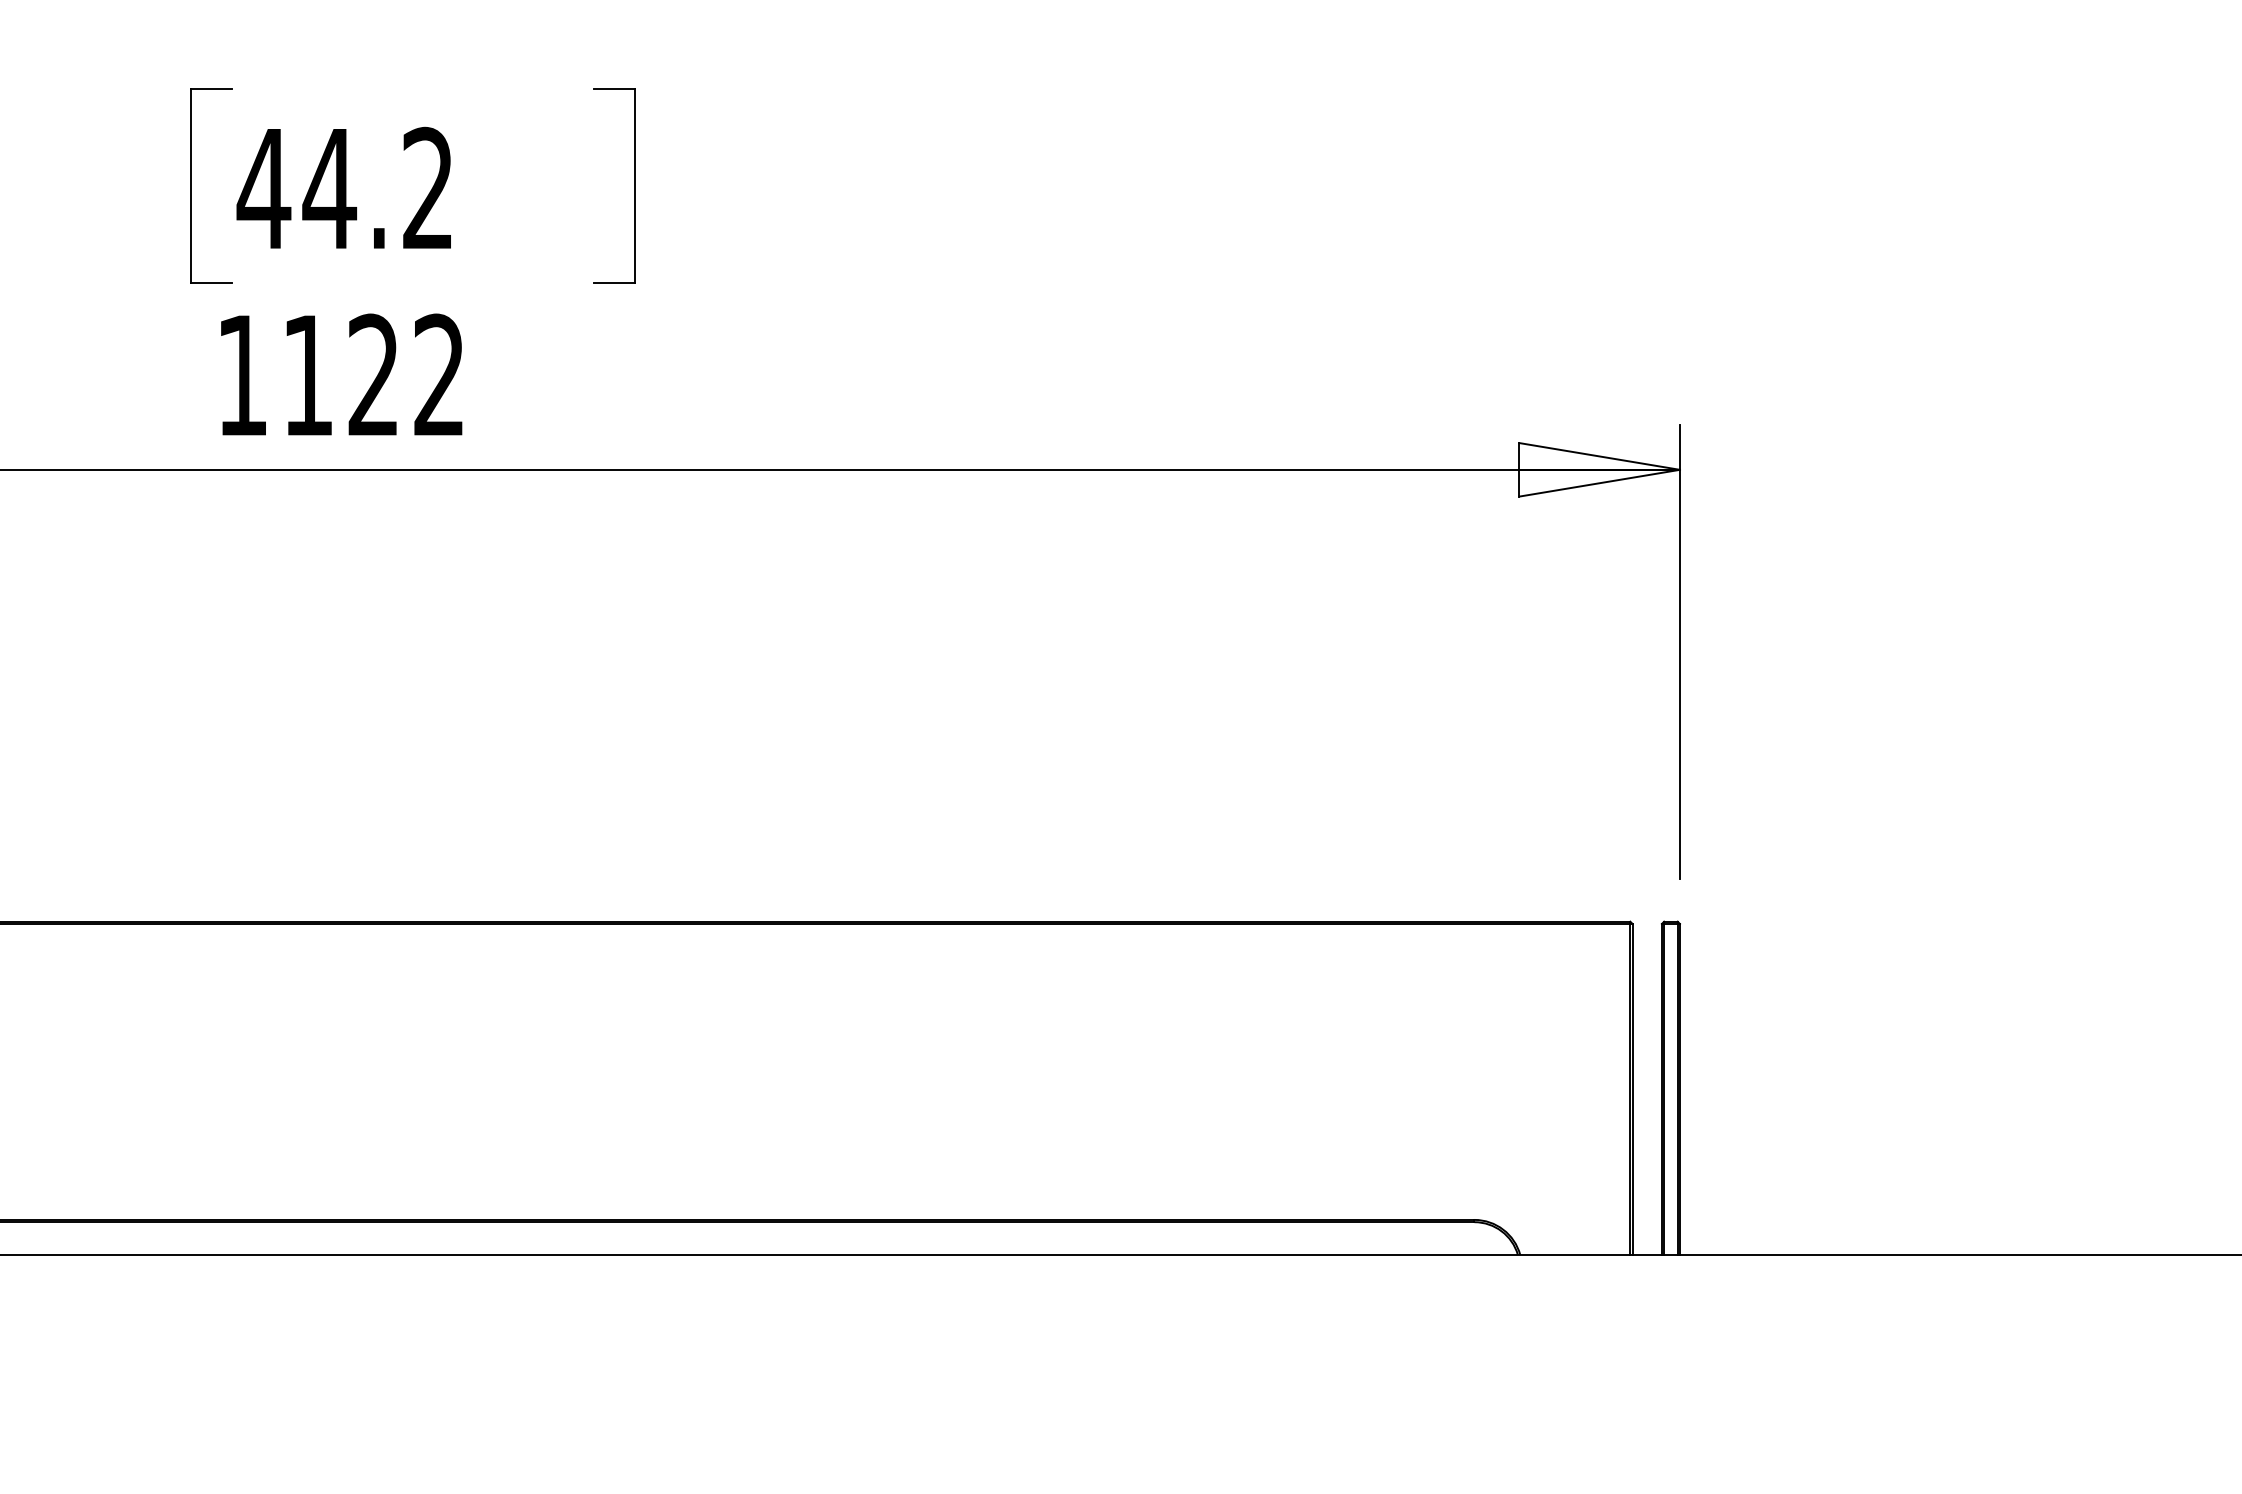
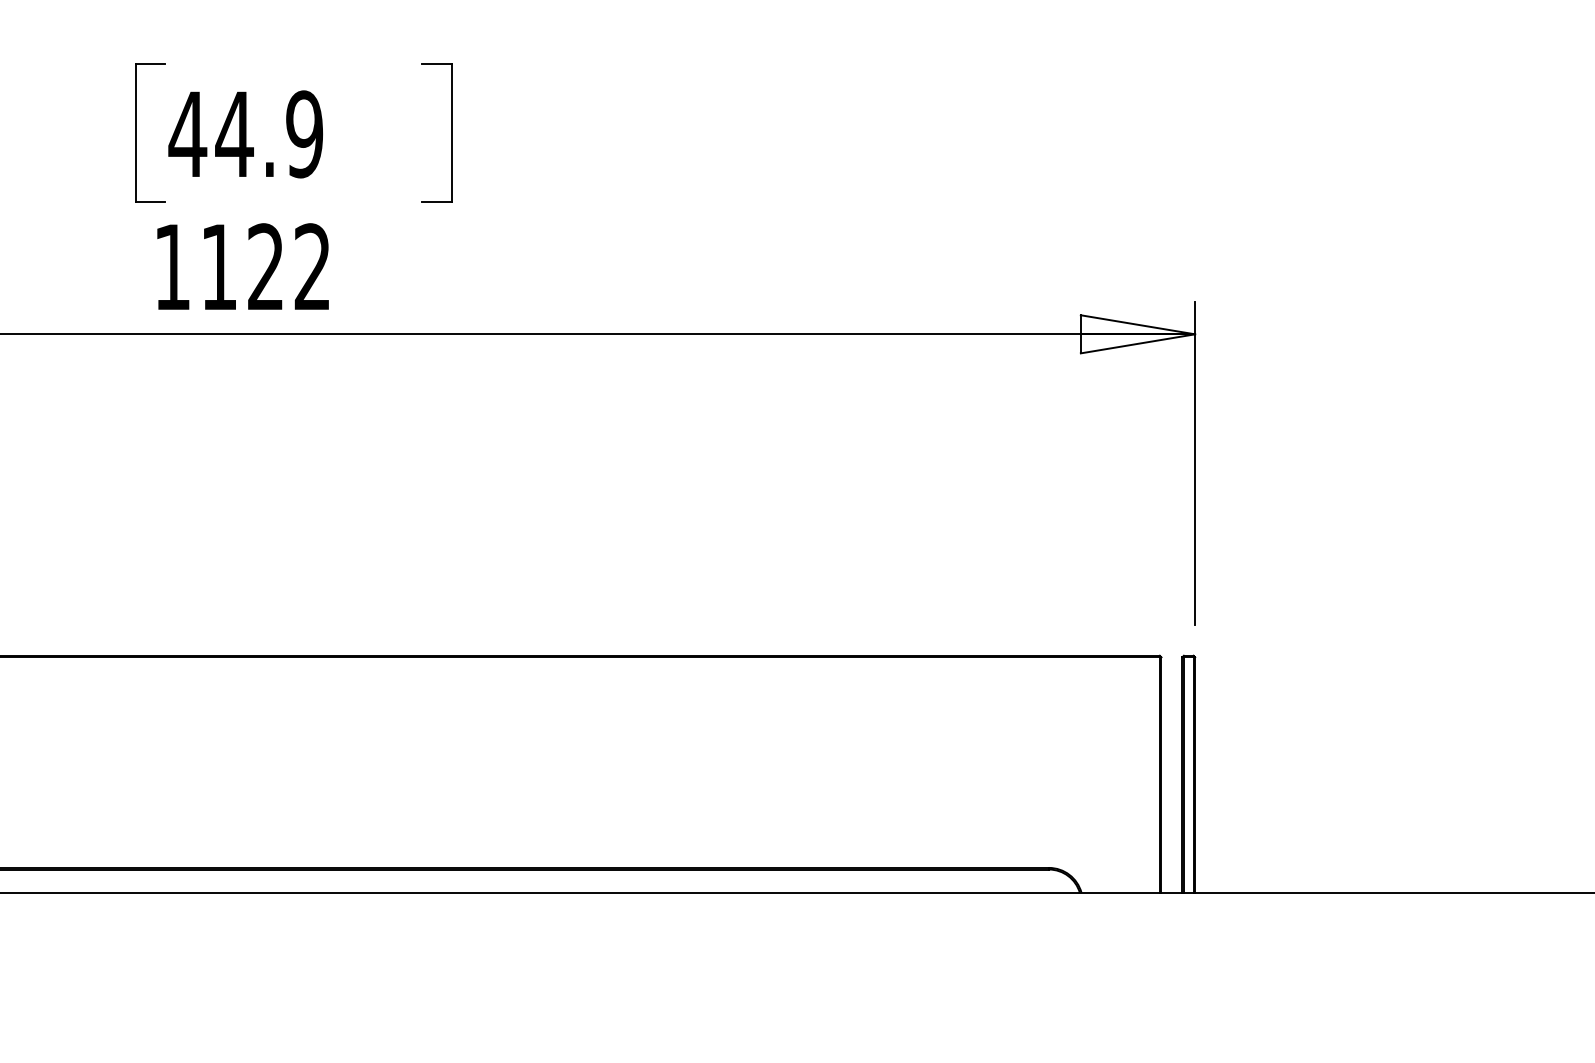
text: (427, 188) -> (304, 134), 44.2 -> 44.9

